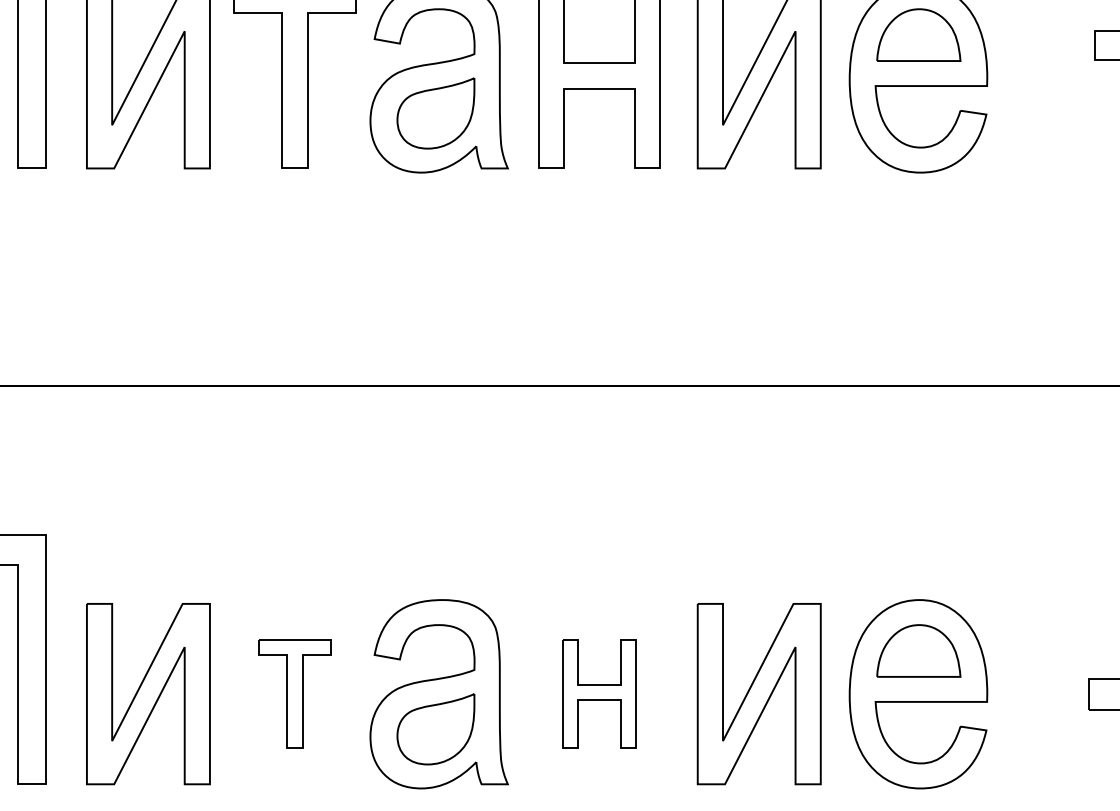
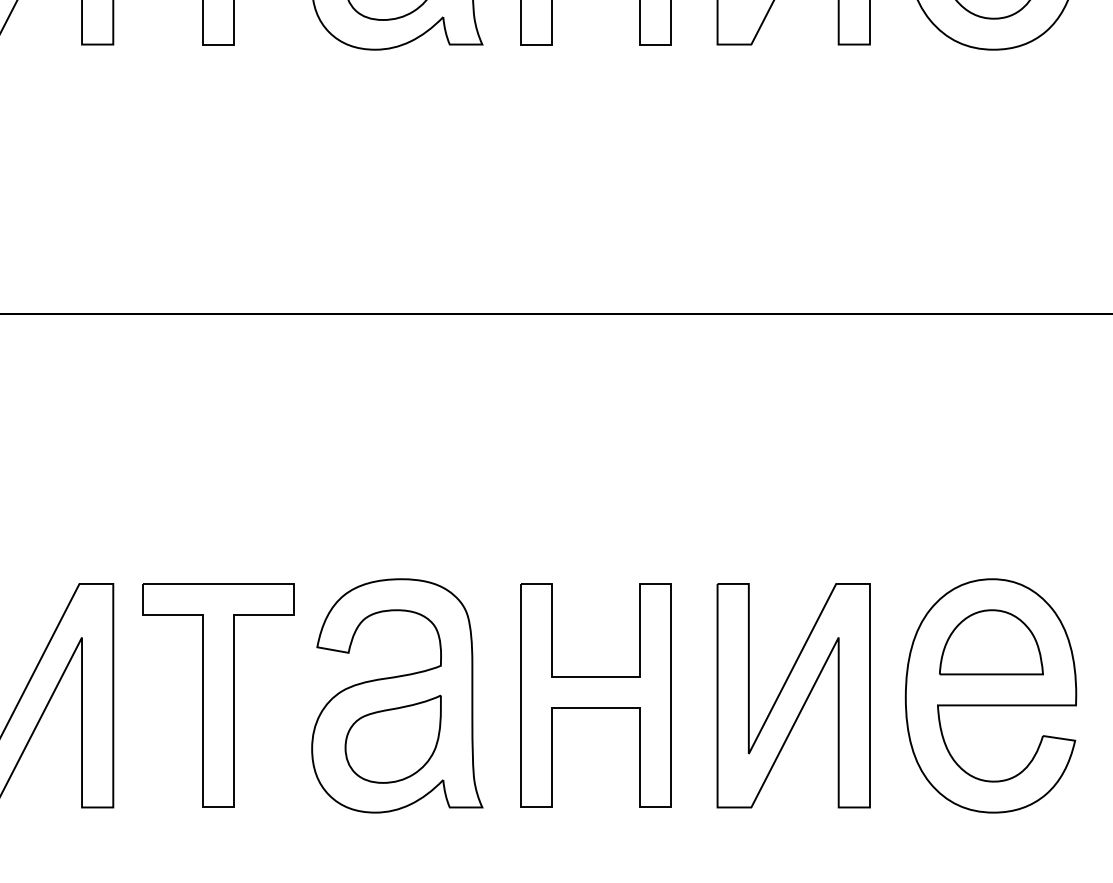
part: (294, 693) -> (218, 694), size x1.67
part: (599, 693) -> (595, 694), size x1.67

